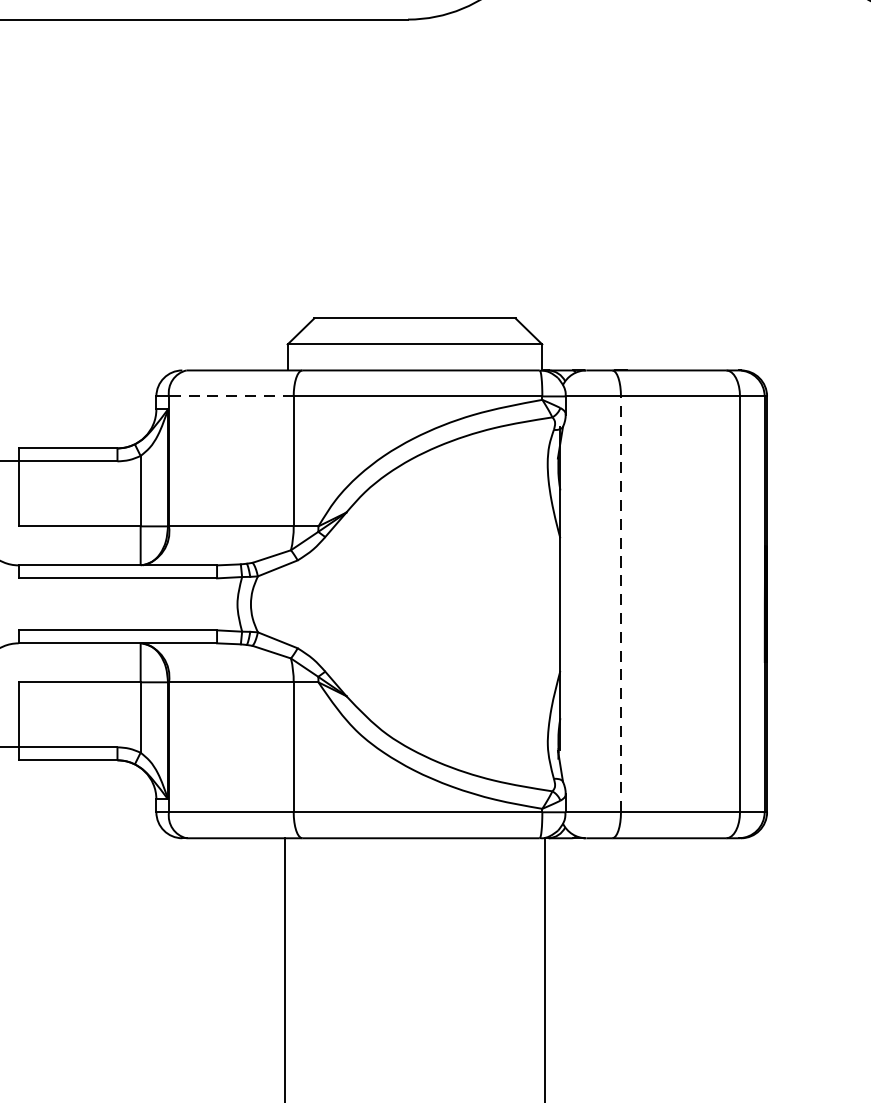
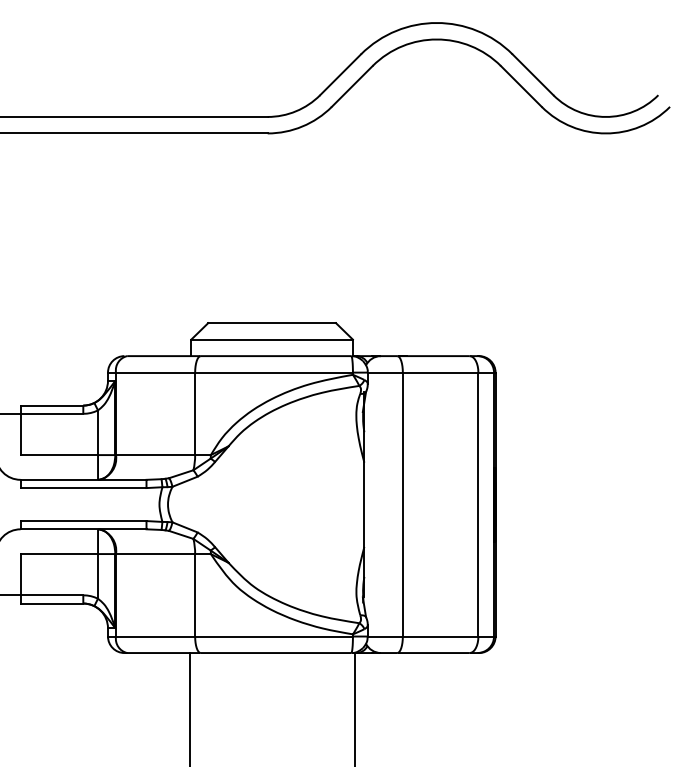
line: (231, 396) -> (155, 372), dashed -> solid
line: (620, 604) -> (402, 504), dashed -> solid

